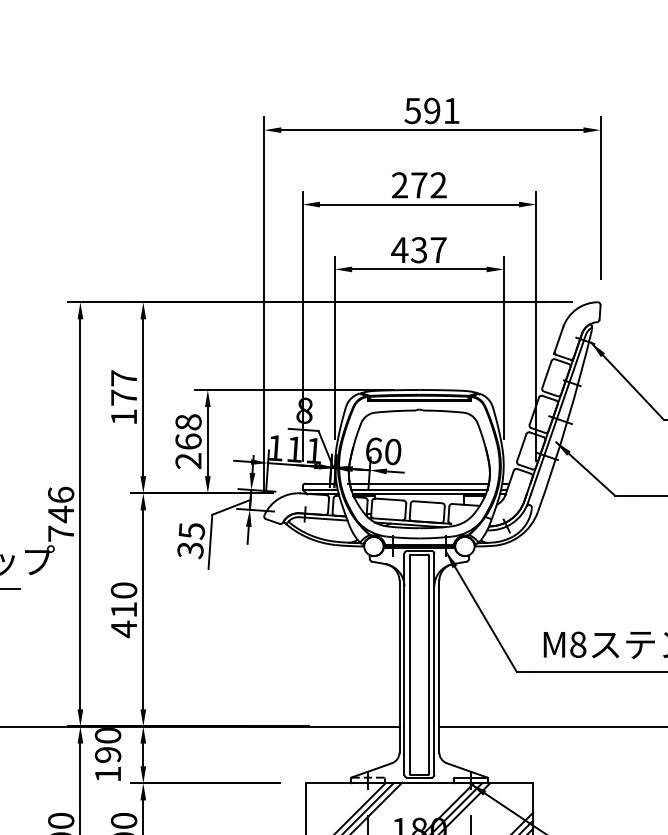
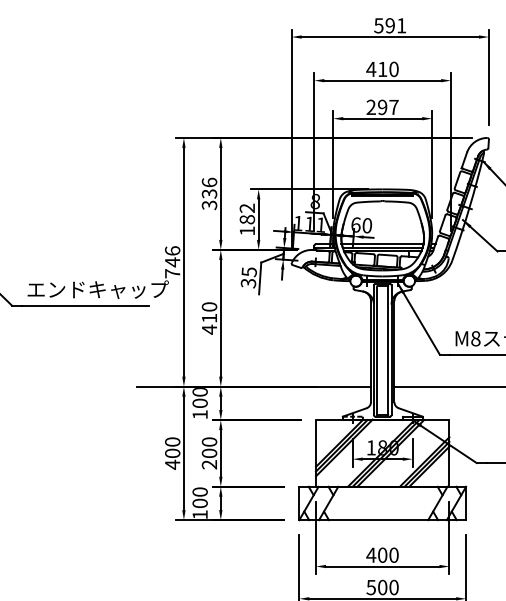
text: (419, 185) -> (382, 69), 272 -> 410
text: (408, 248) -> (376, 106), 437 -> 297
text: (123, 397) -> (209, 193), 177 -> 336
text: (188, 441) -> (247, 219), 268 -> 182
text: (106, 755) -> (199, 403), 190 -> 100

